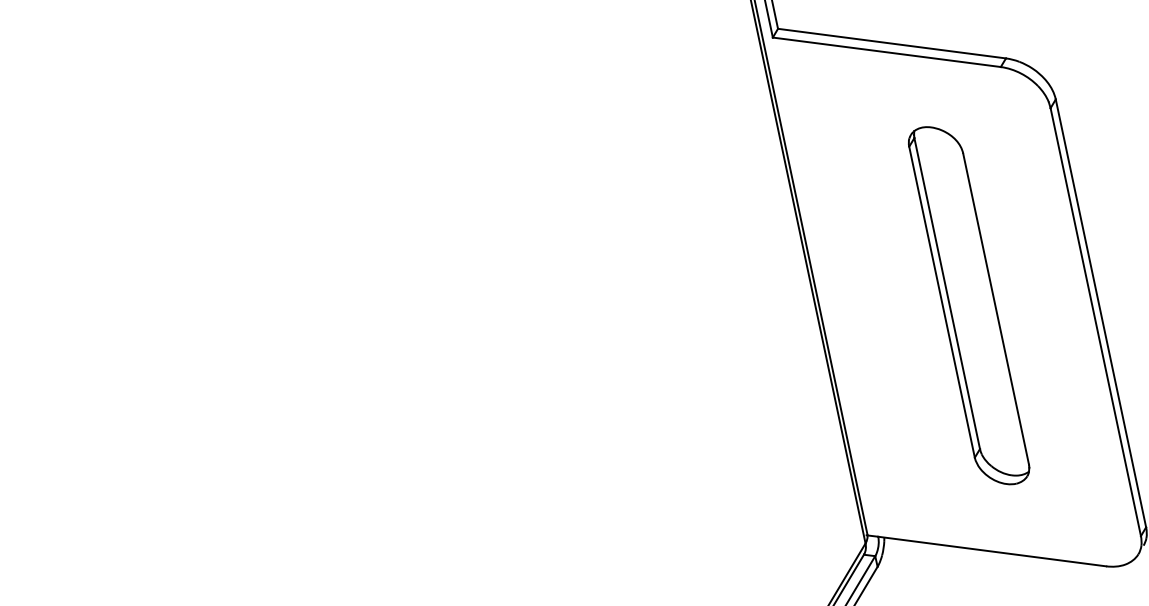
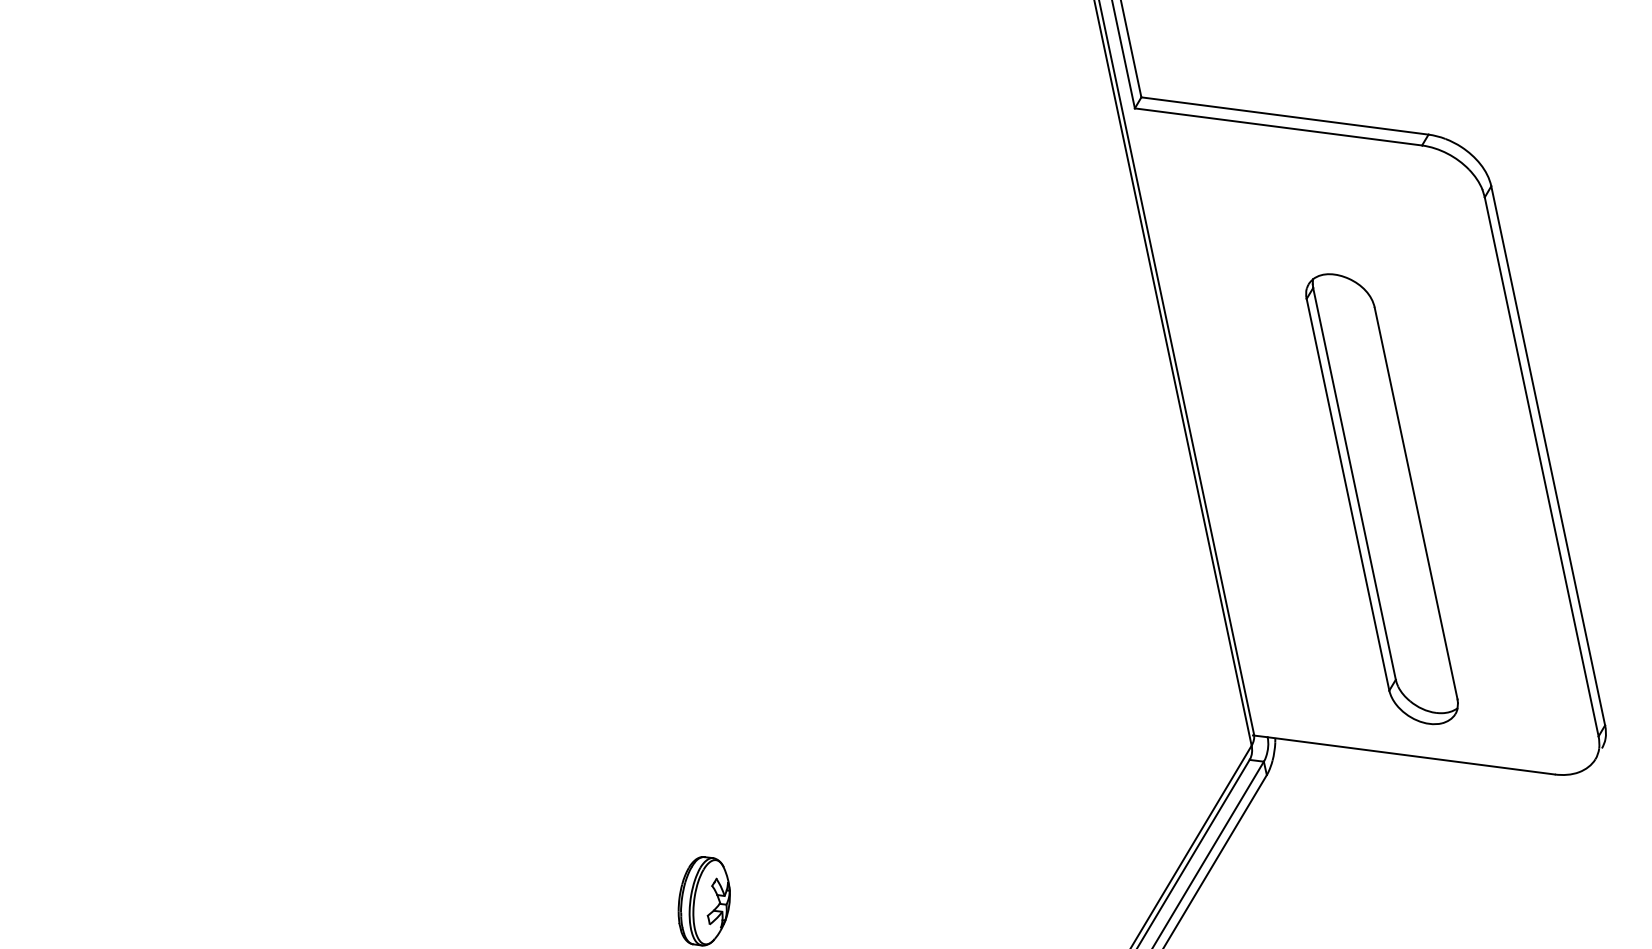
part: (968, 305) -> (1381, 499), moved

